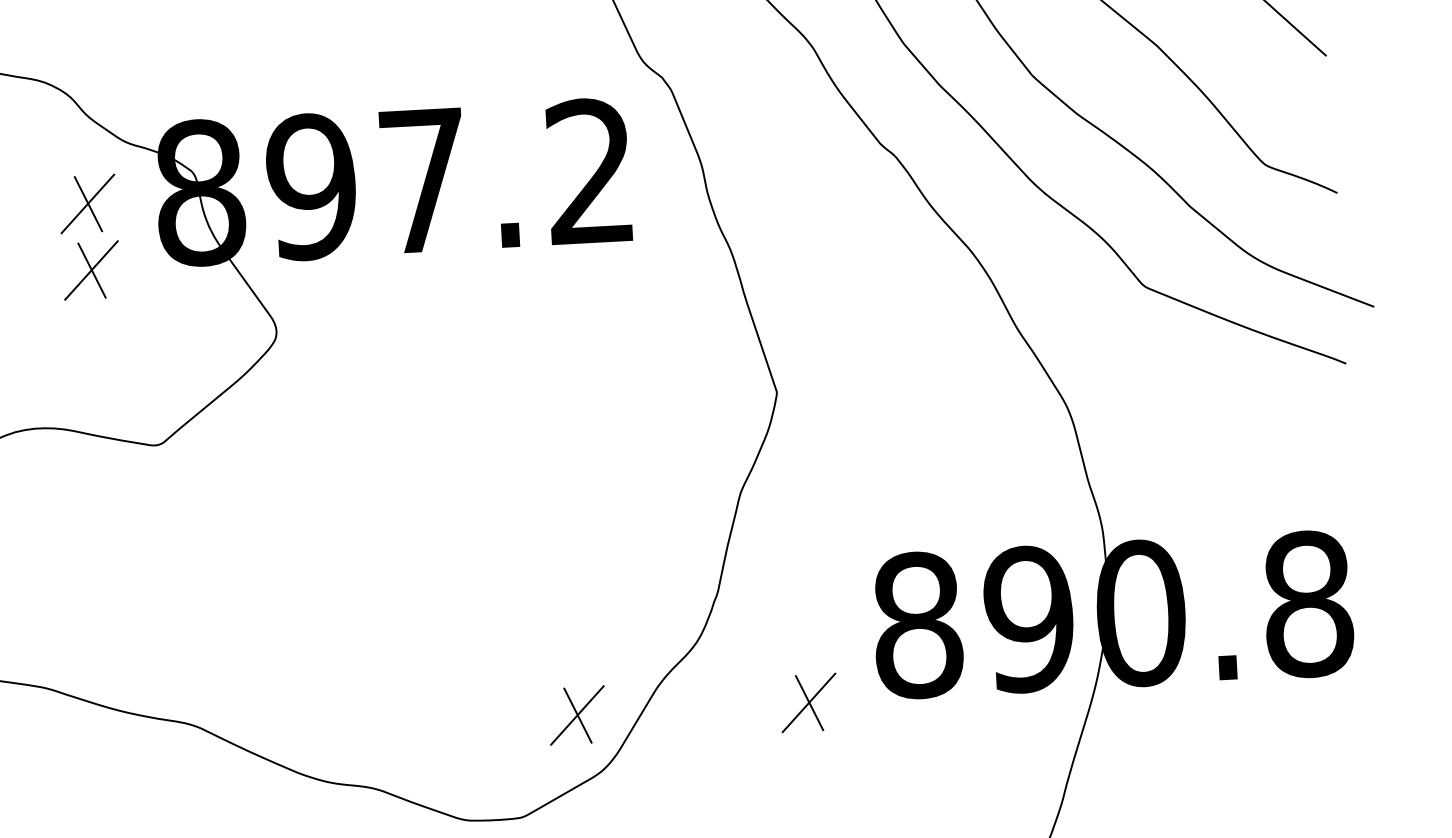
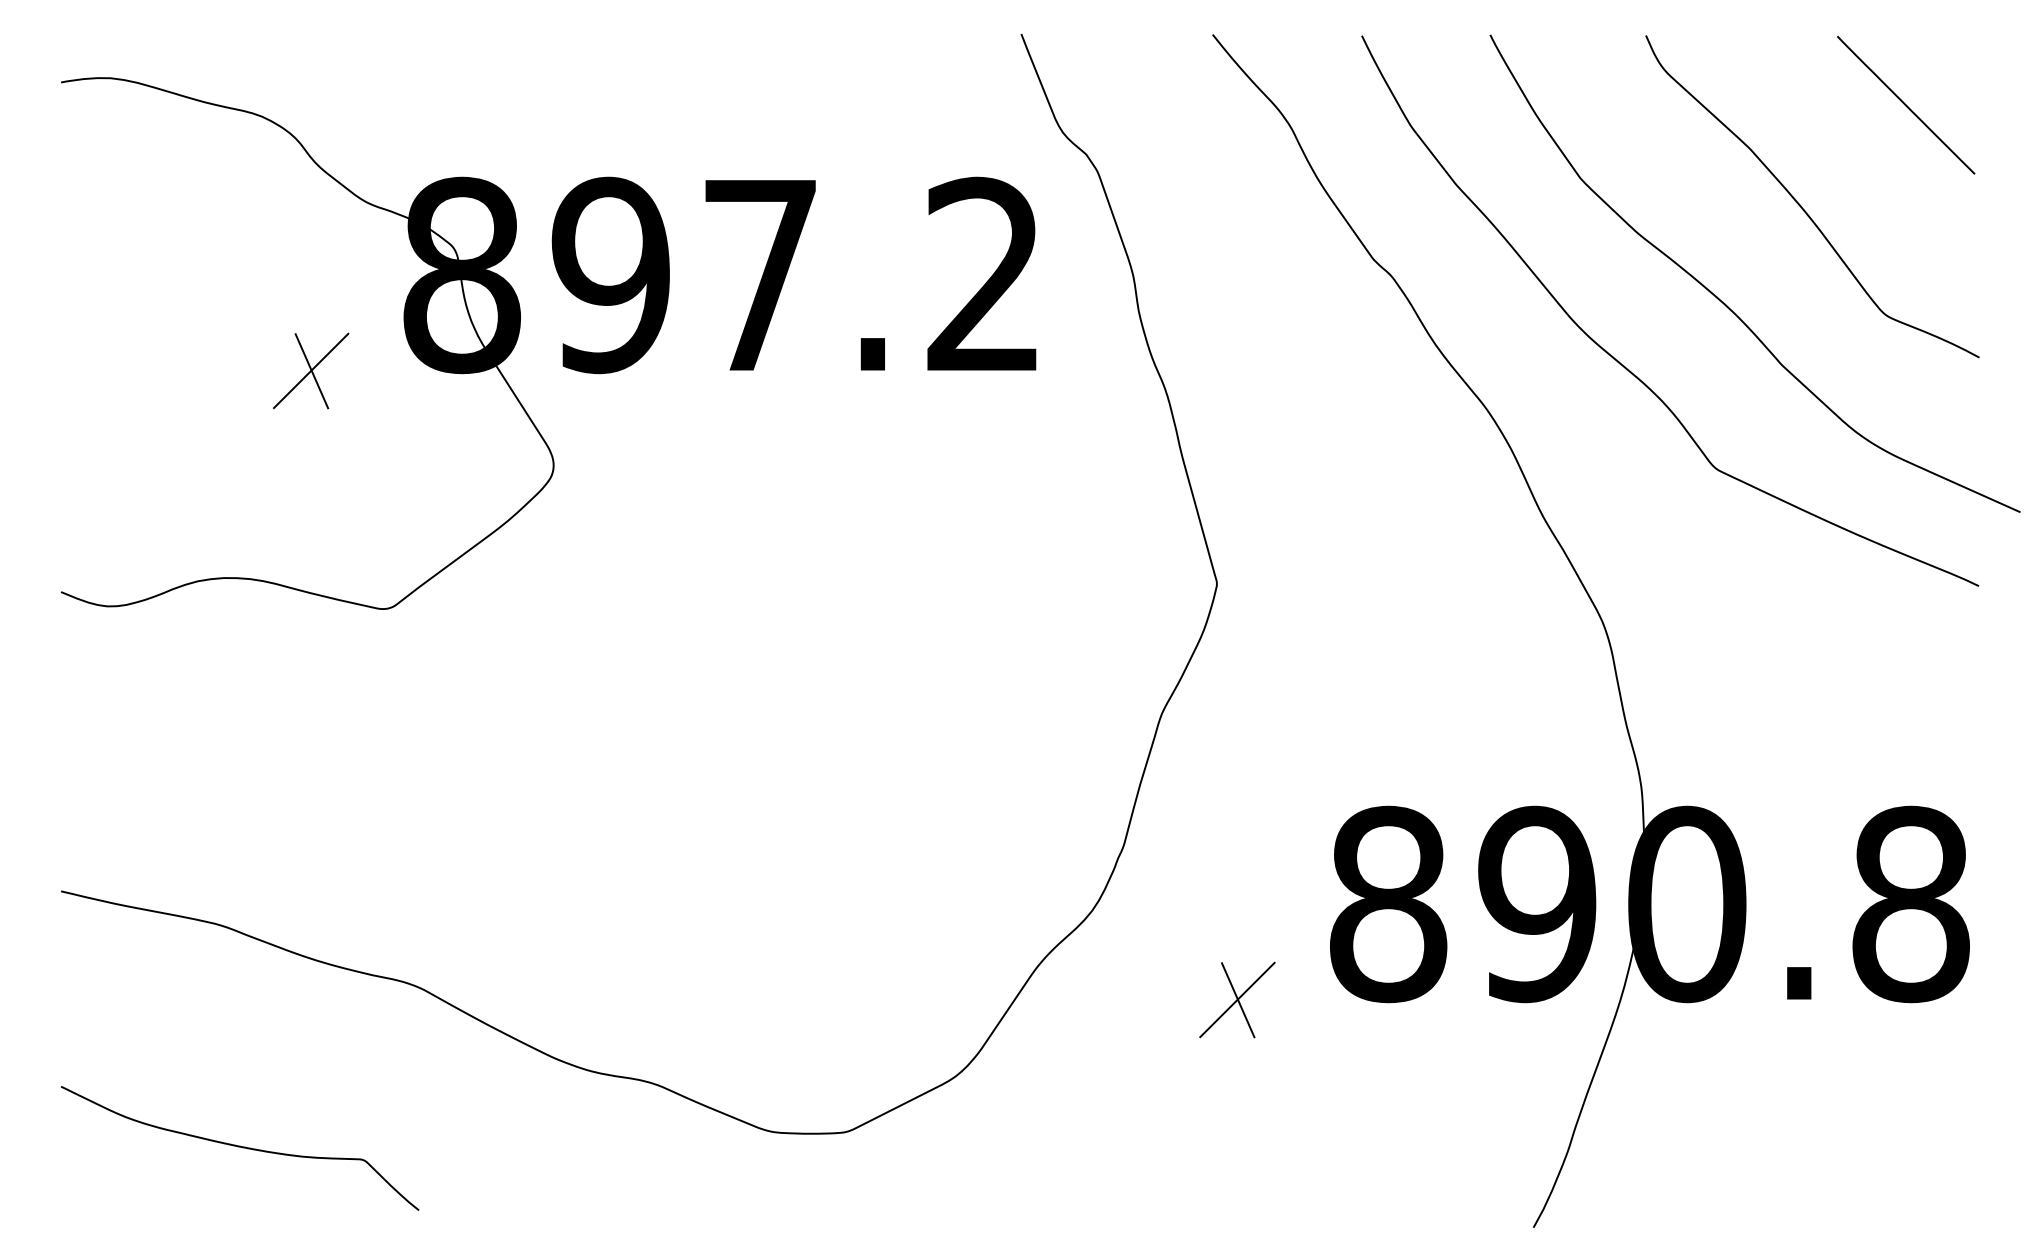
part: (88, 203) -> (311, 281), removed
part: (577, 715) -> (927, 999), removed

